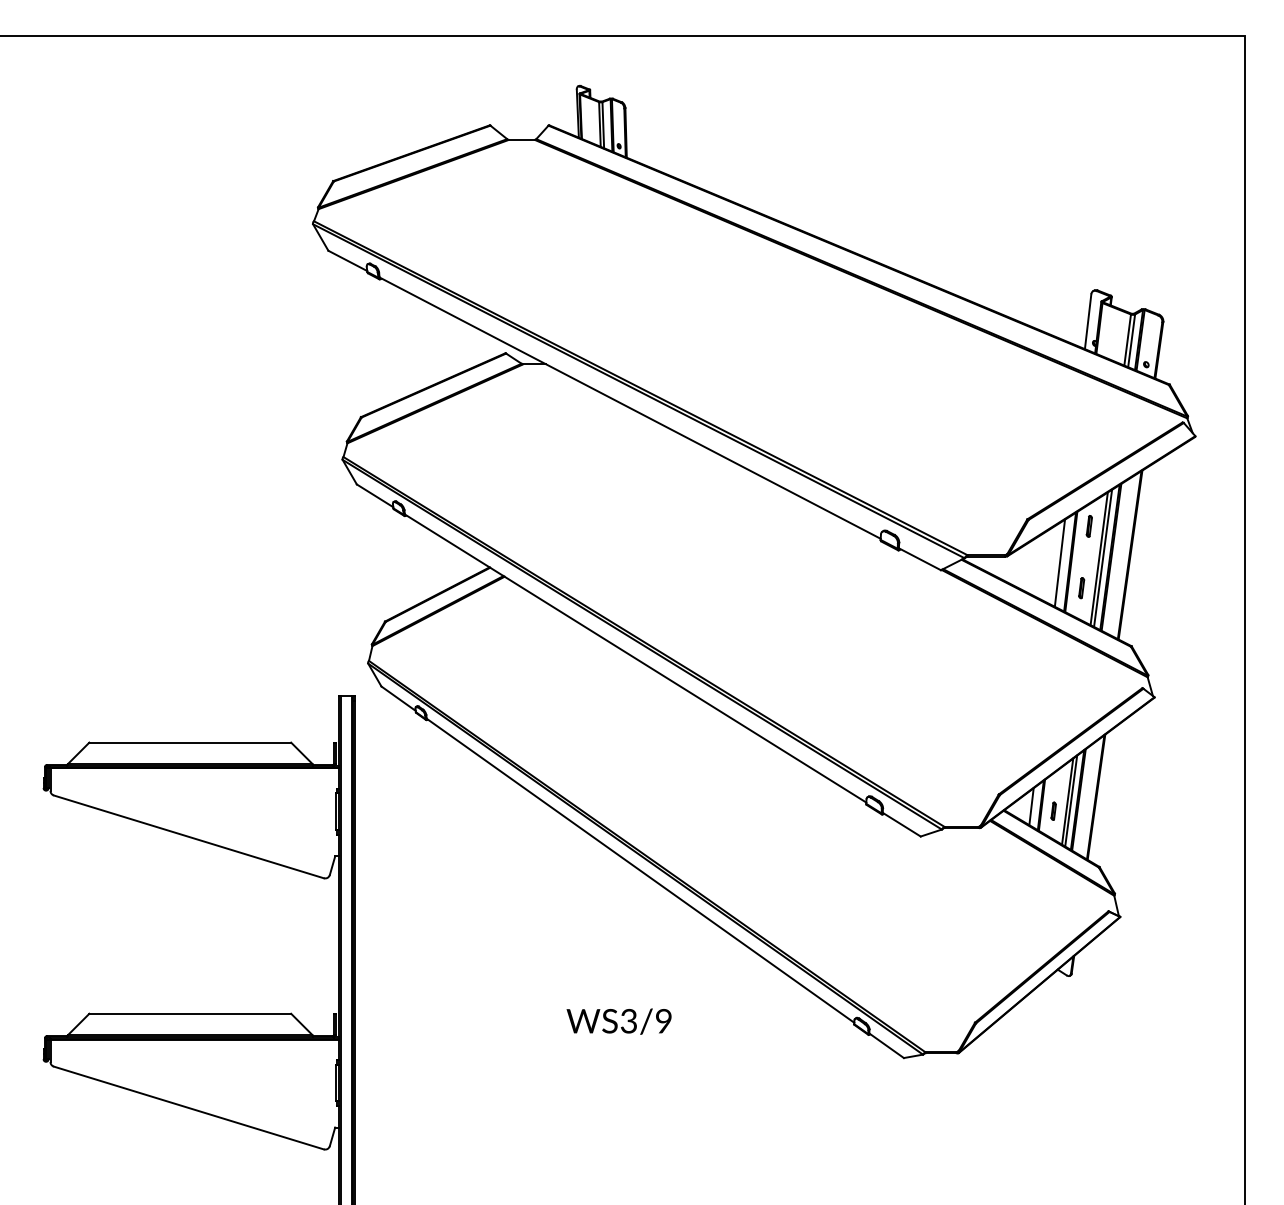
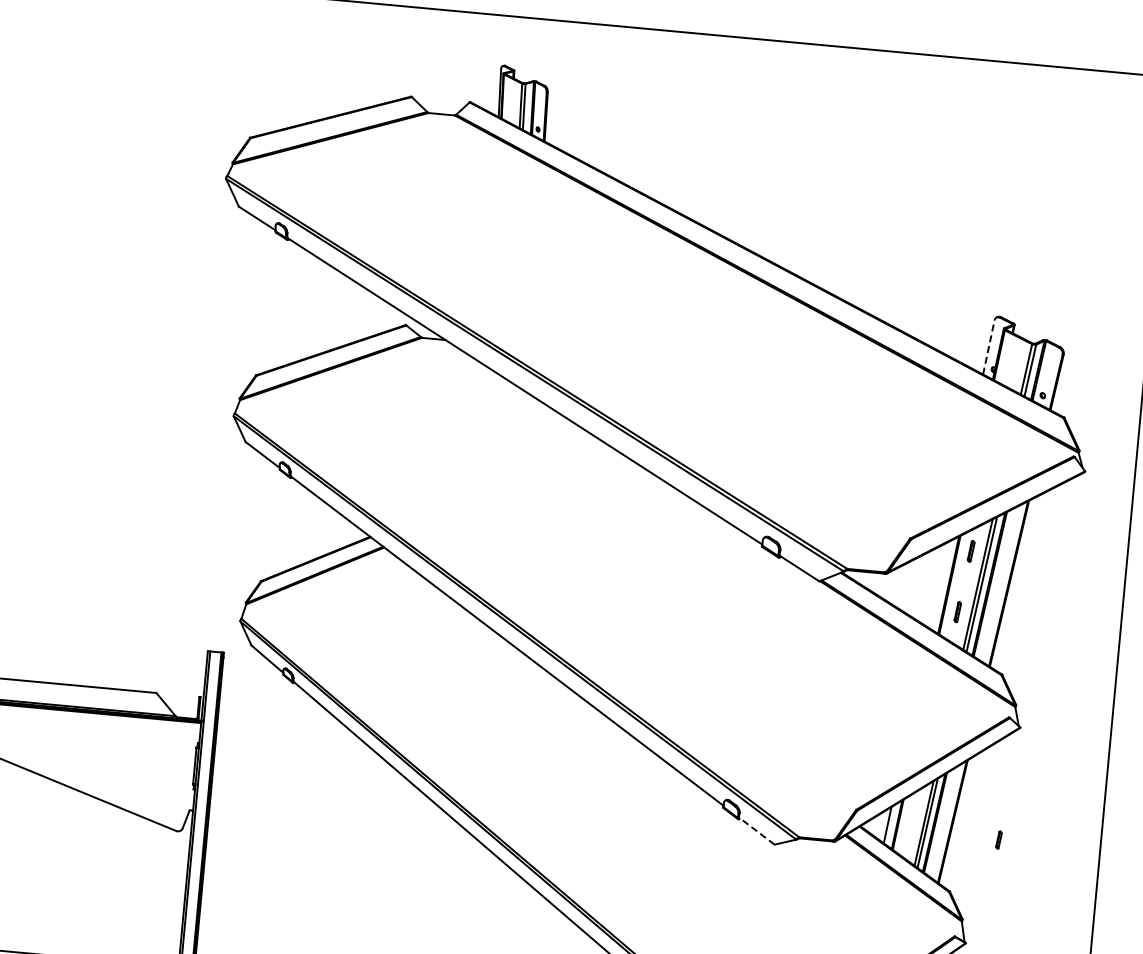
line: (1088, 321) -> (989, 347), solid -> dashed
line: (1059, 562) -> (938, 584), removed
part: (1053, 810) -> (998, 839), moved
line: (901, 824) -> (756, 830), solid -> dashed

